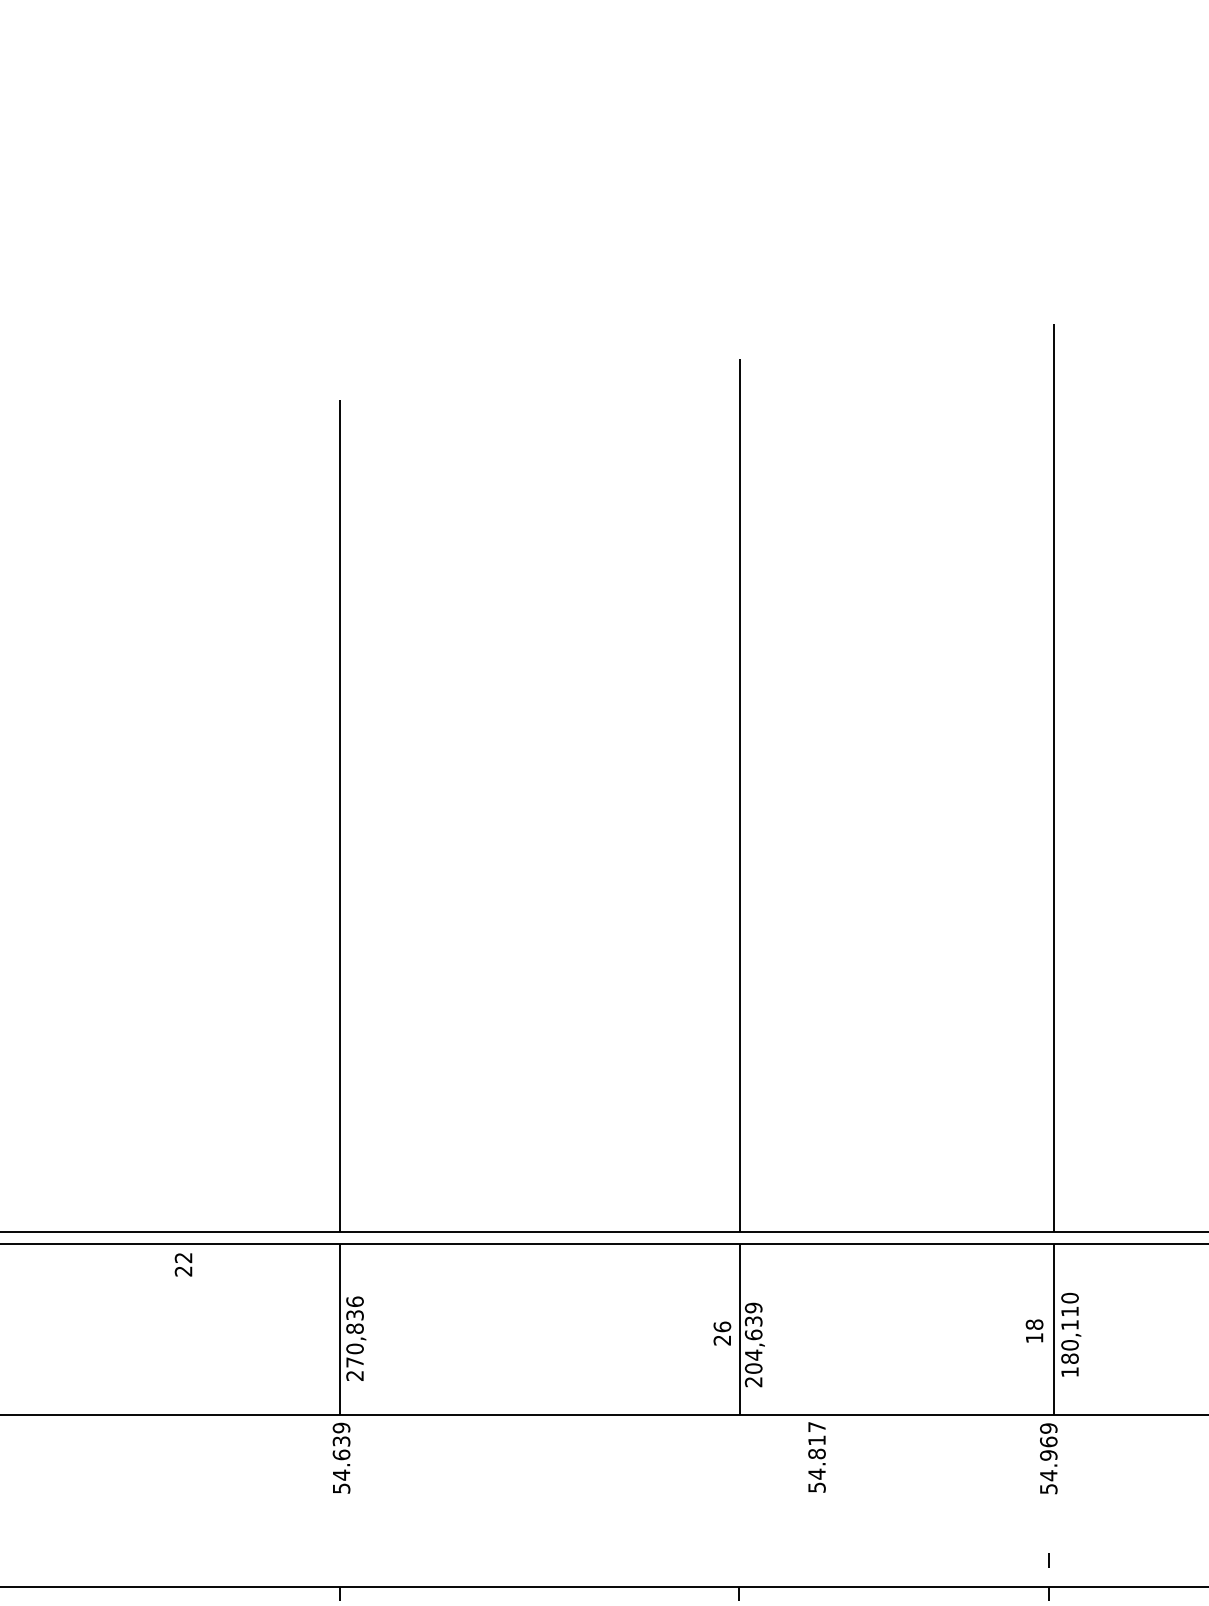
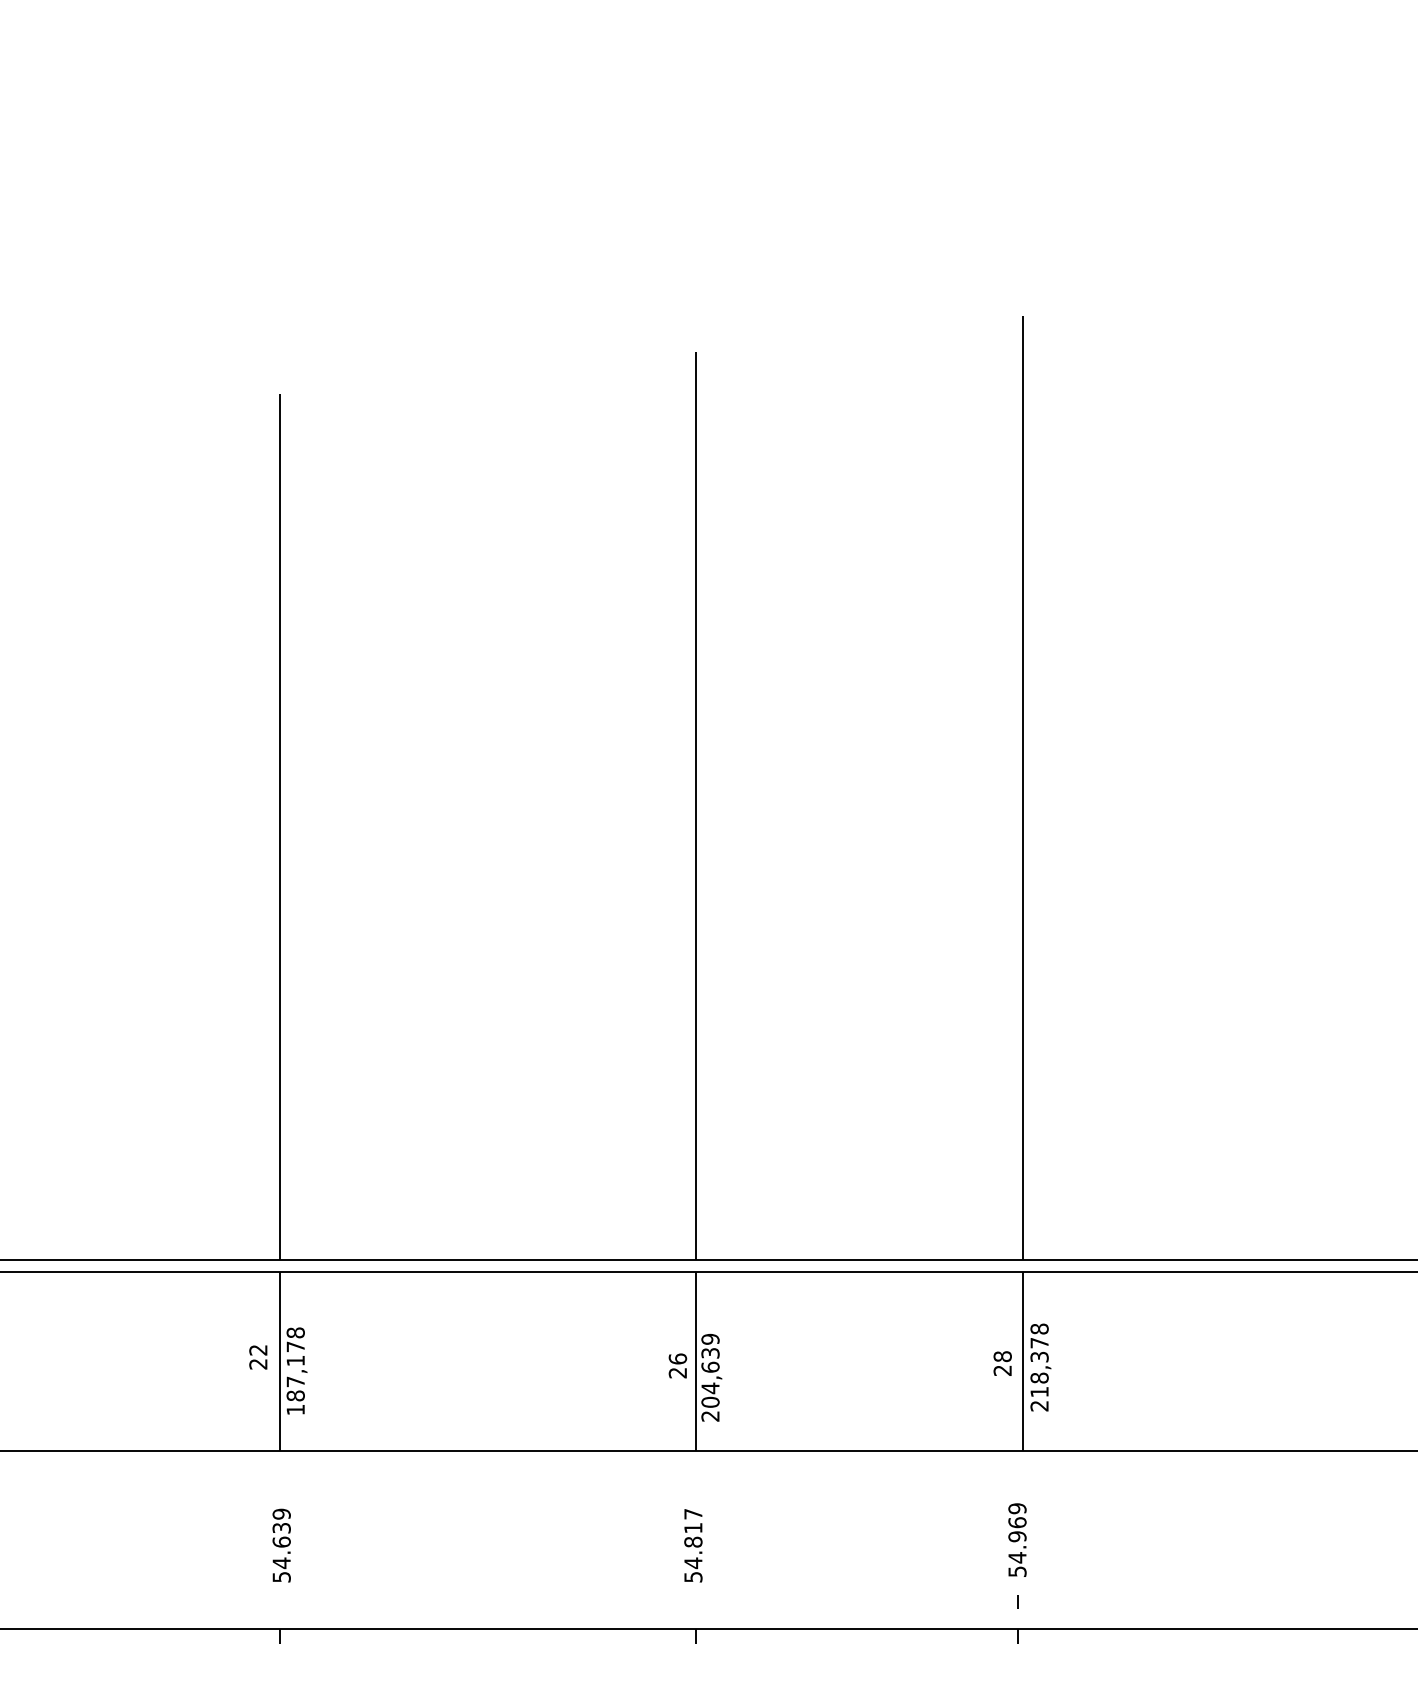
text: (183, 1264) -> (258, 1357), moved
text: (1069, 1335) -> (1039, 1367), 180,110 -> 218,378
text: (1034, 1337) -> (1002, 1370), 18 -> 28
text: (354, 1338) -> (295, 1371), 270,836 -> 187,178
text: (817, 1457) -> (693, 1545), moved
text: (341, 1458) -> (281, 1545), moved
text: (1048, 1458) -> (1017, 1539), moved

